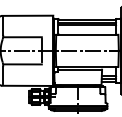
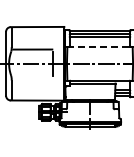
line: (86, 34) -> (99, 46), solid -> dashed
line: (22, 64) -> (32, 78), removed

